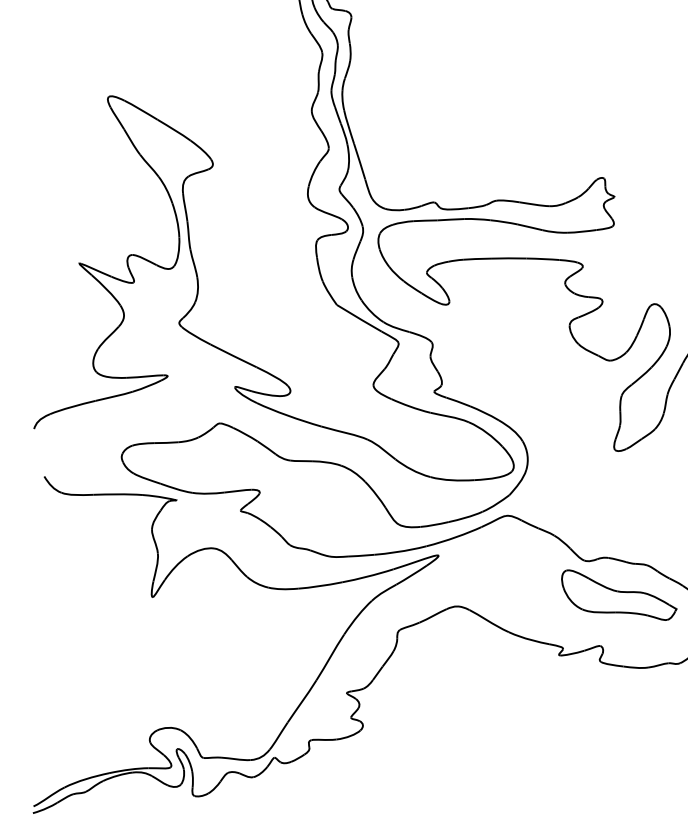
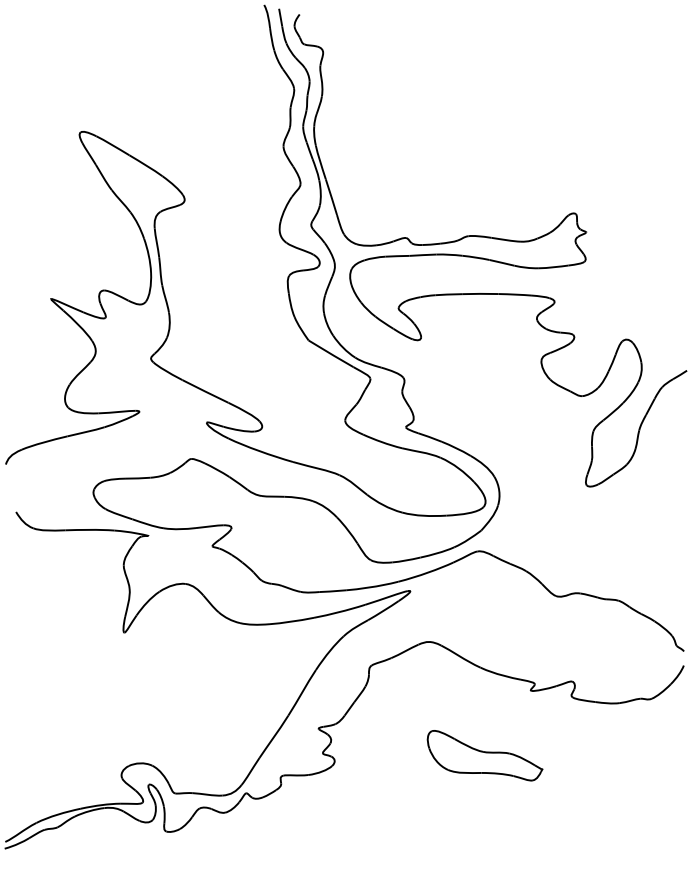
part: (618, 594) -> (484, 755), moved

